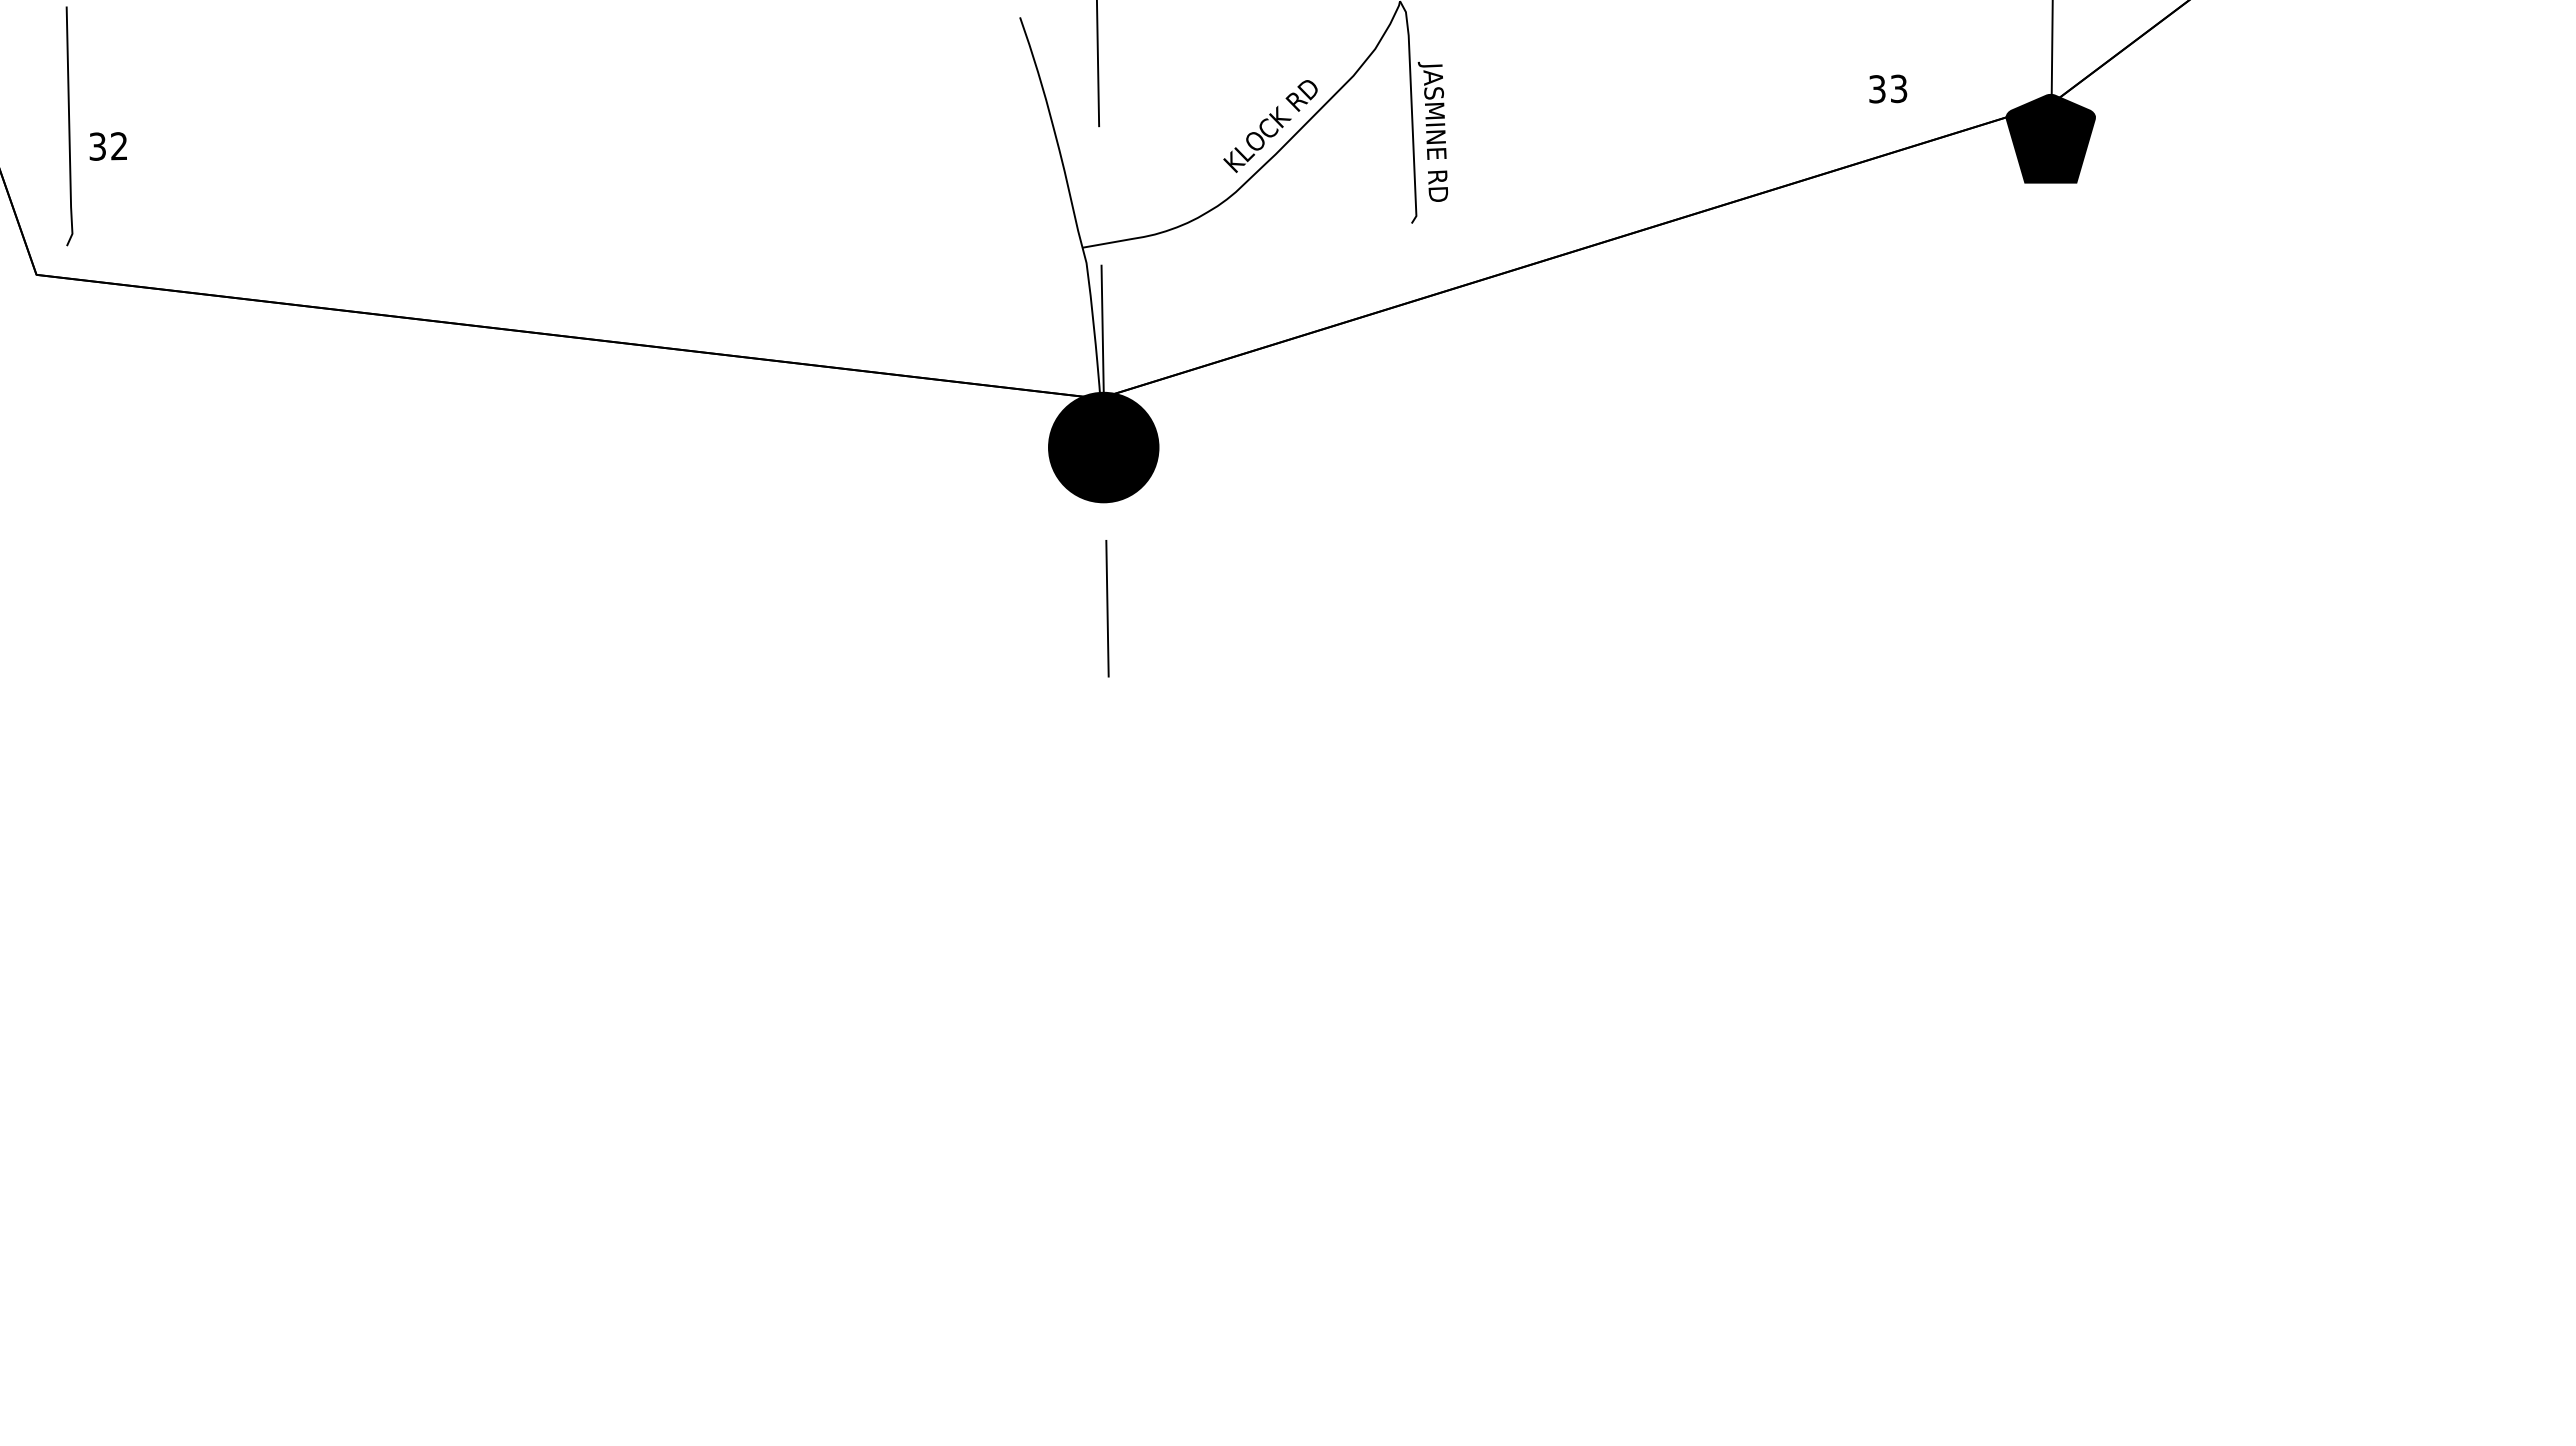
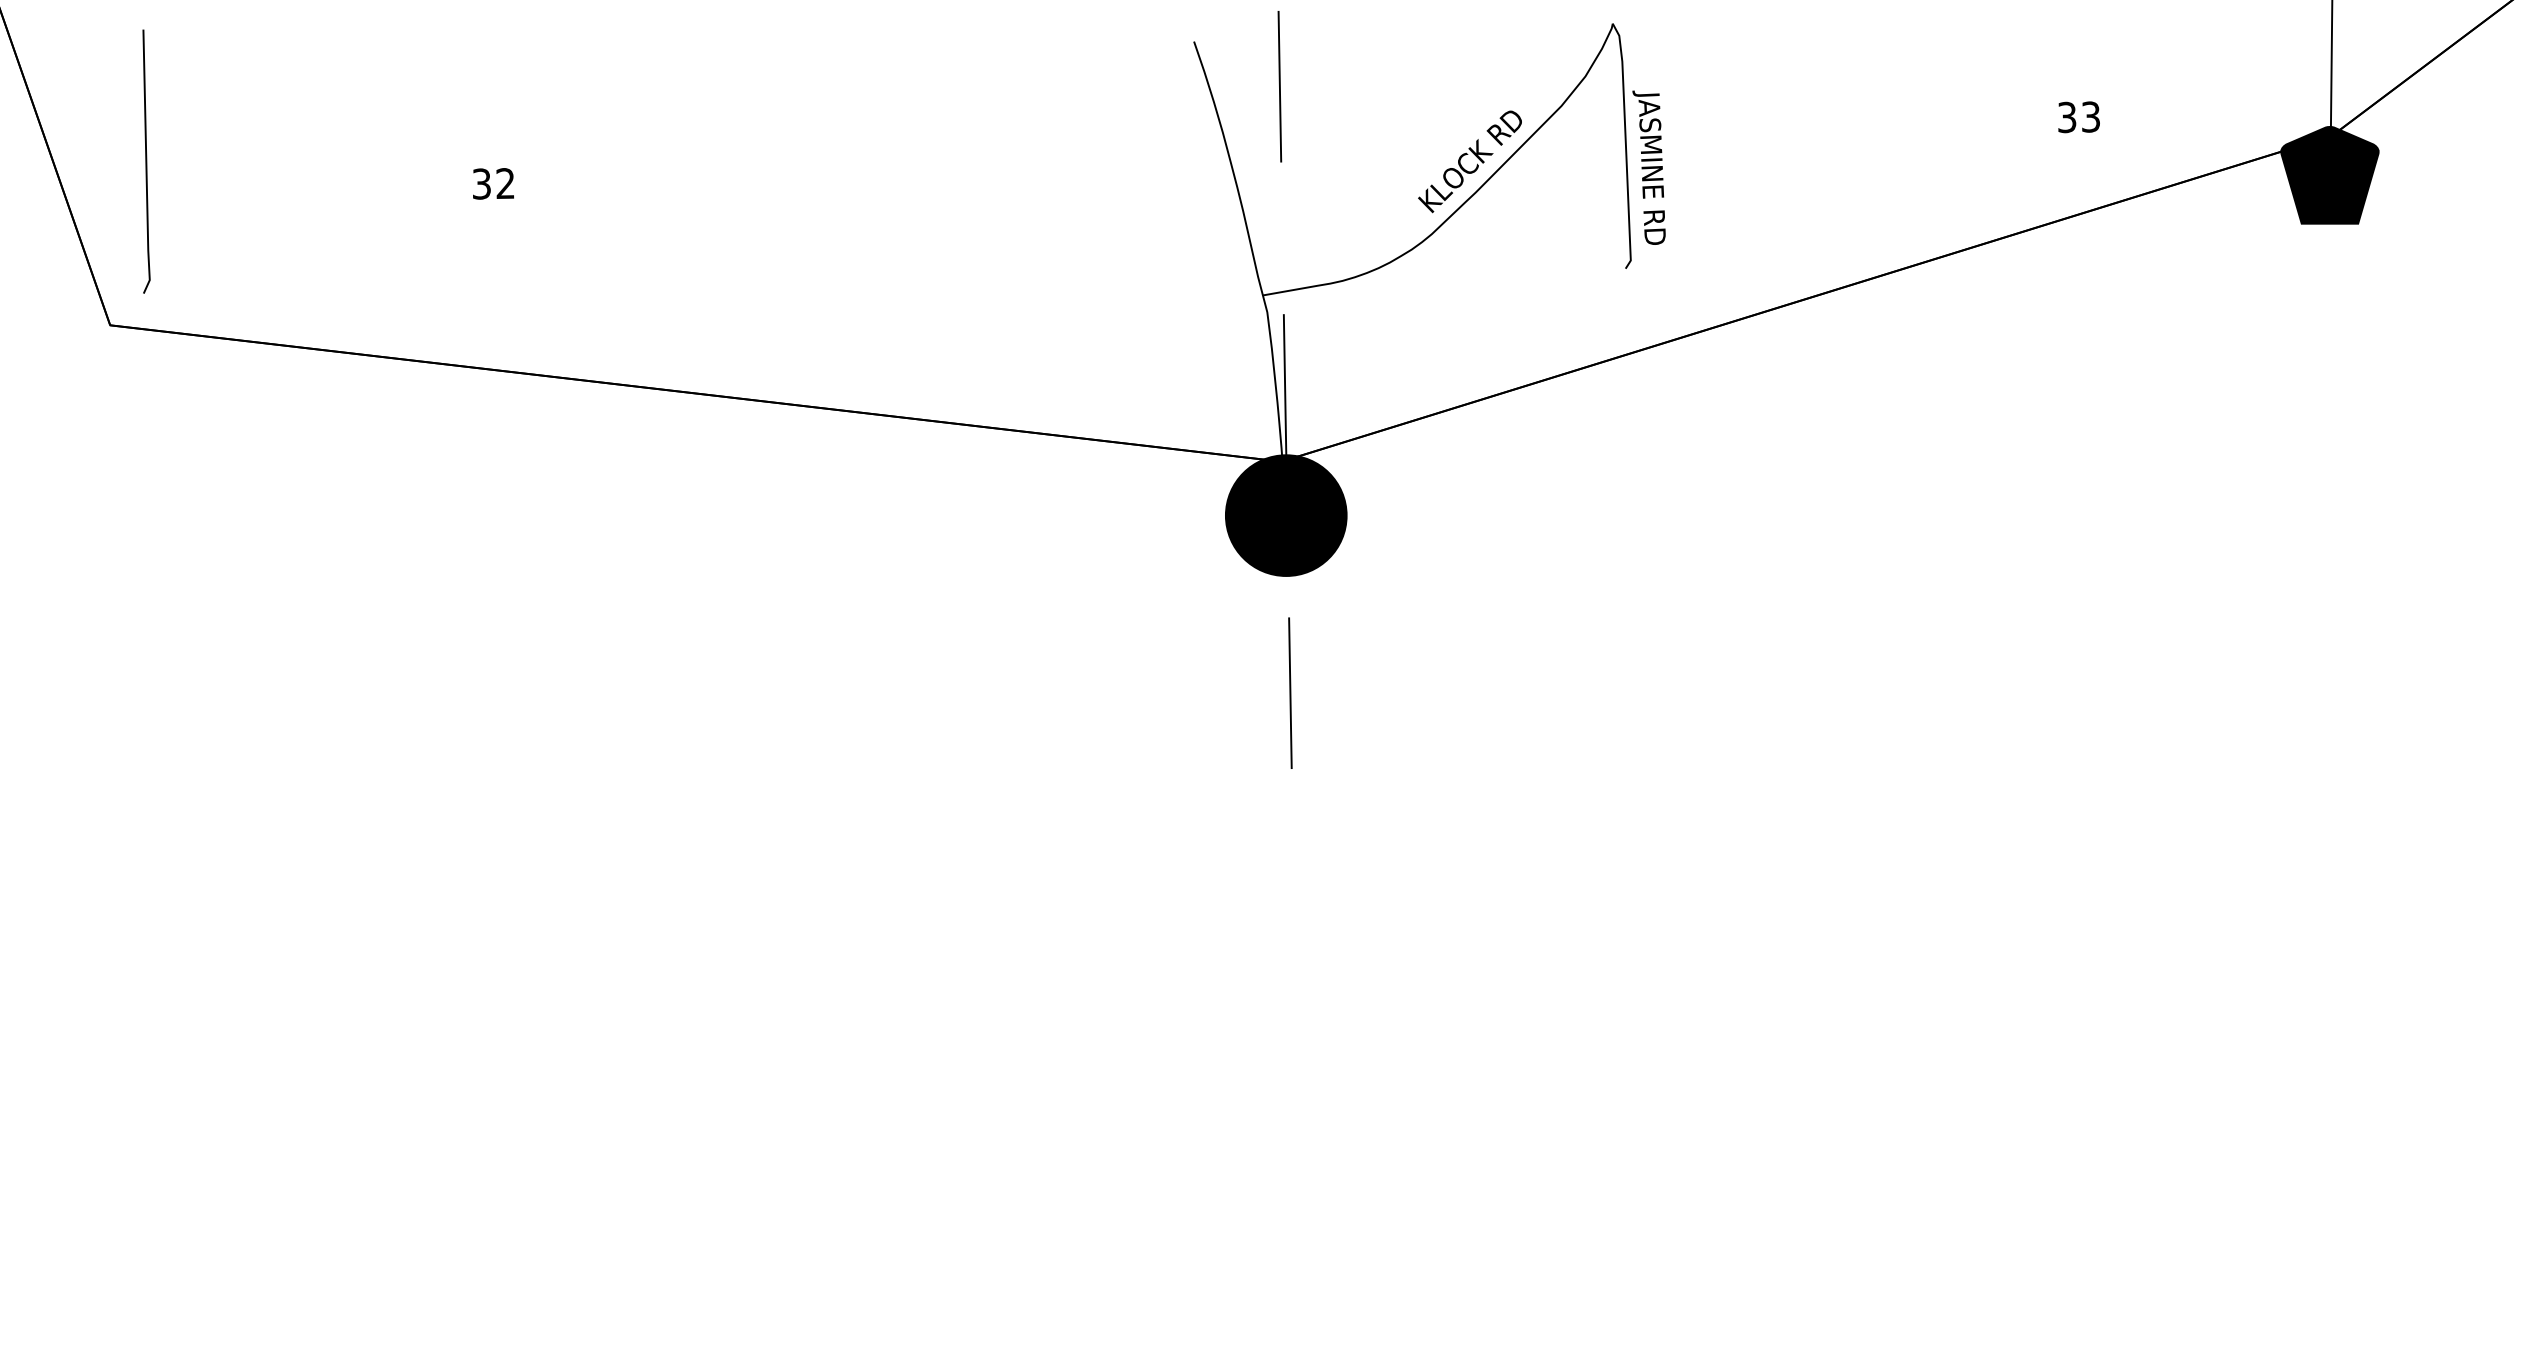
text: (1888, 88) -> (2079, 116), moved
text: (107, 146) -> (492, 183), moved

